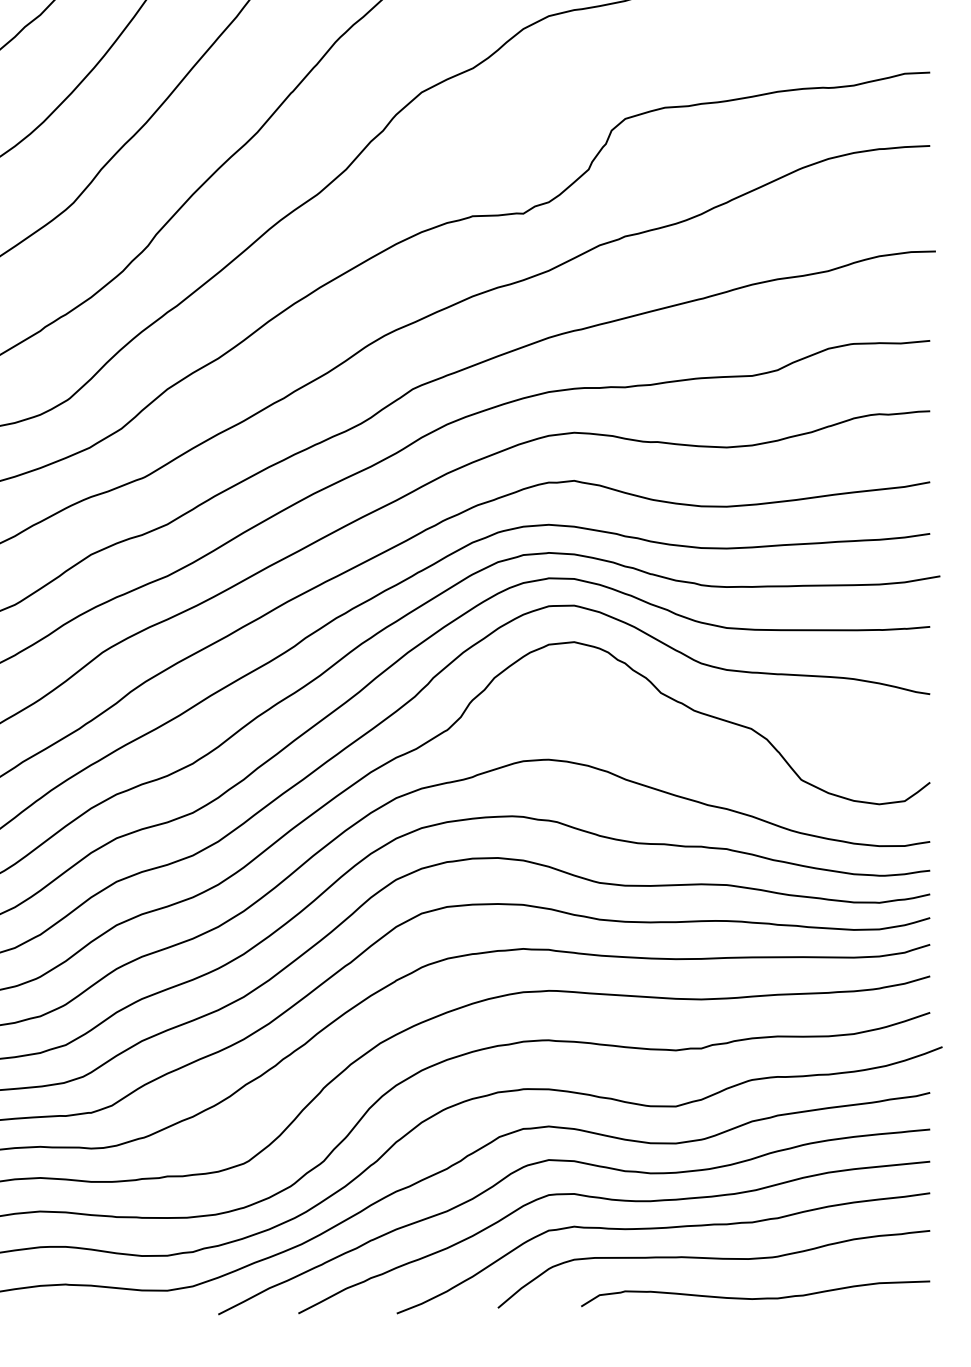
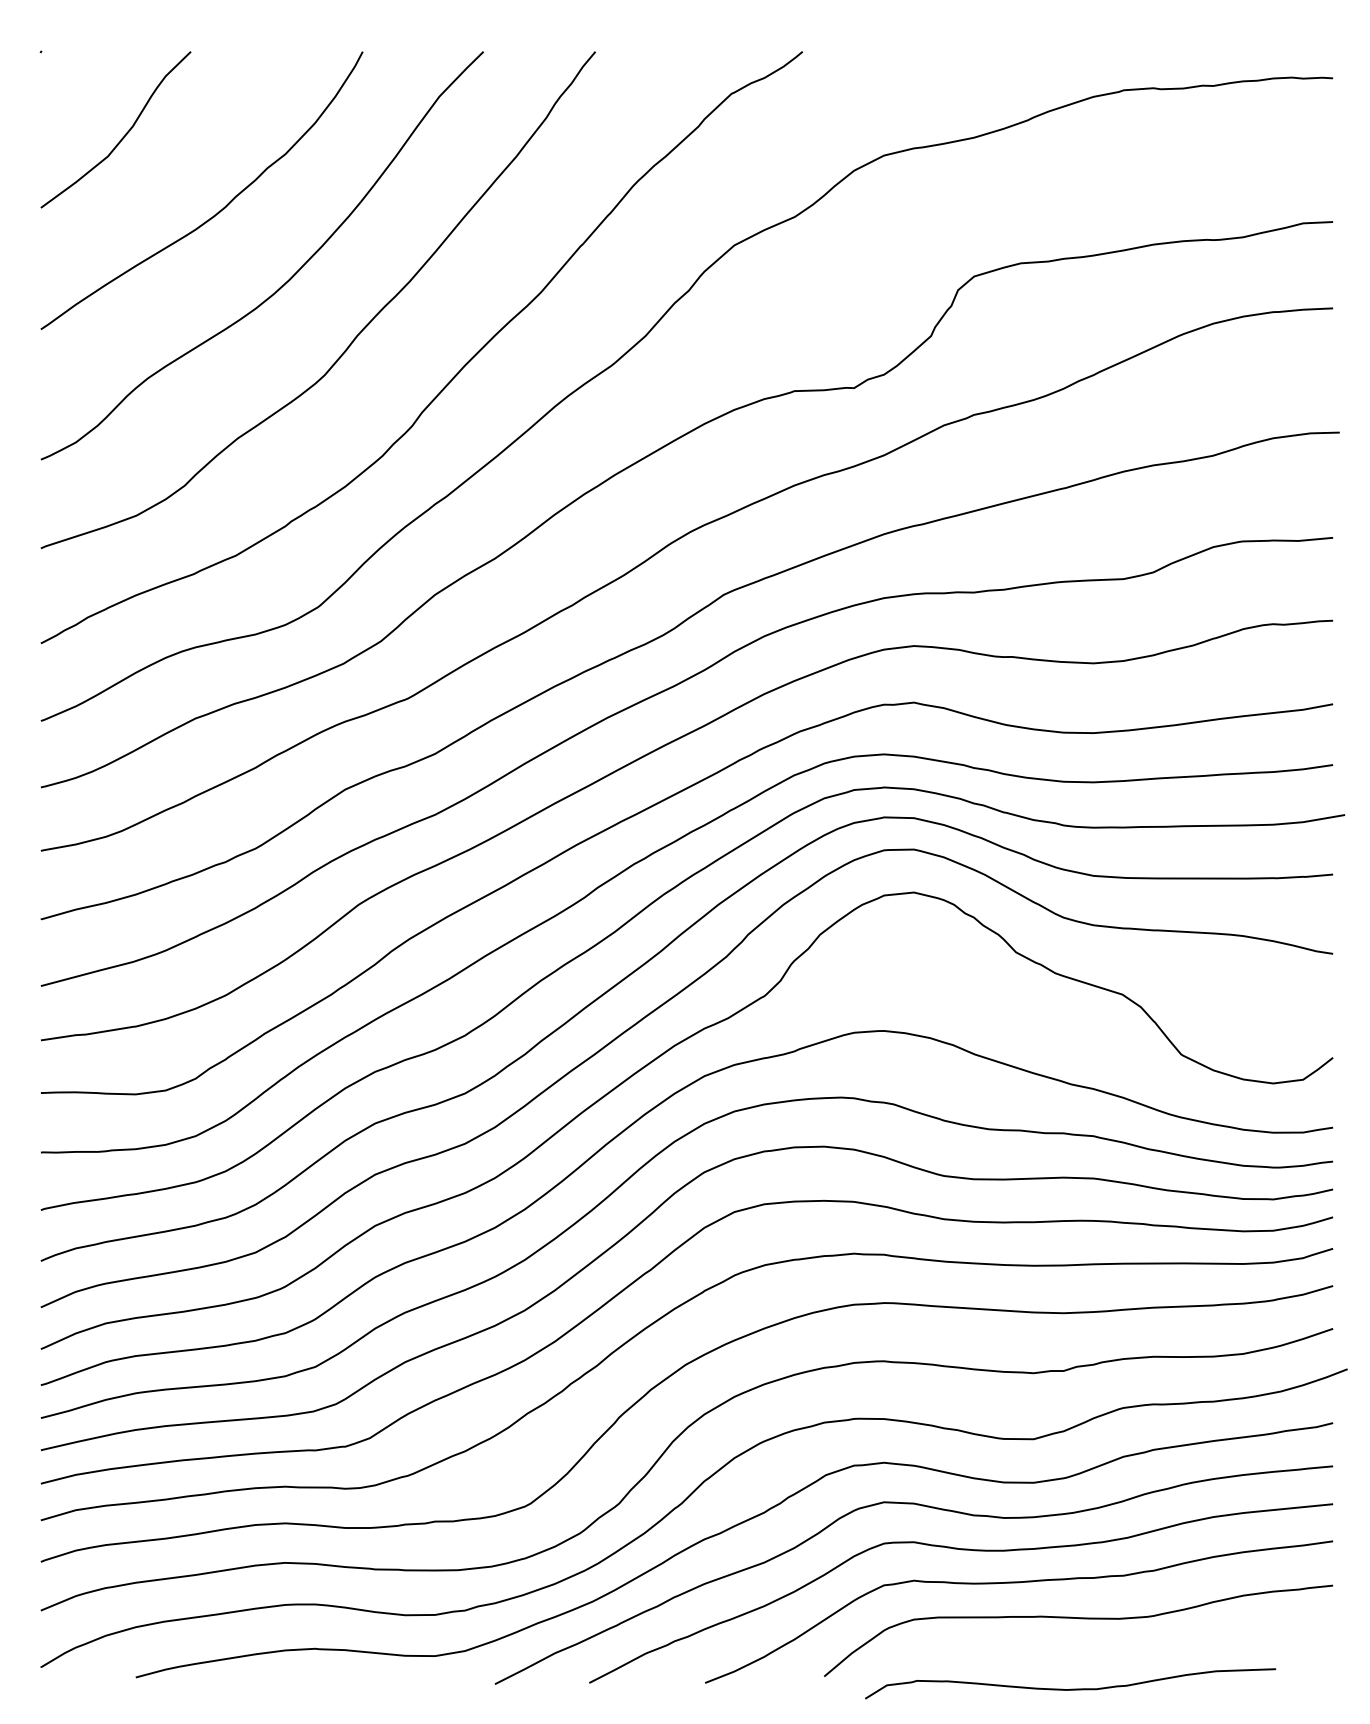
curve: (755, 1297) -> (1070, 1688), moved

